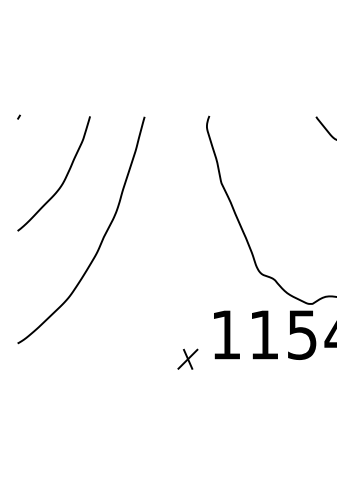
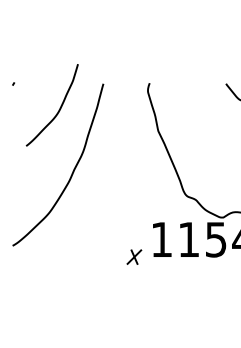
curve: (62, 181) -> (58, 110), moved

